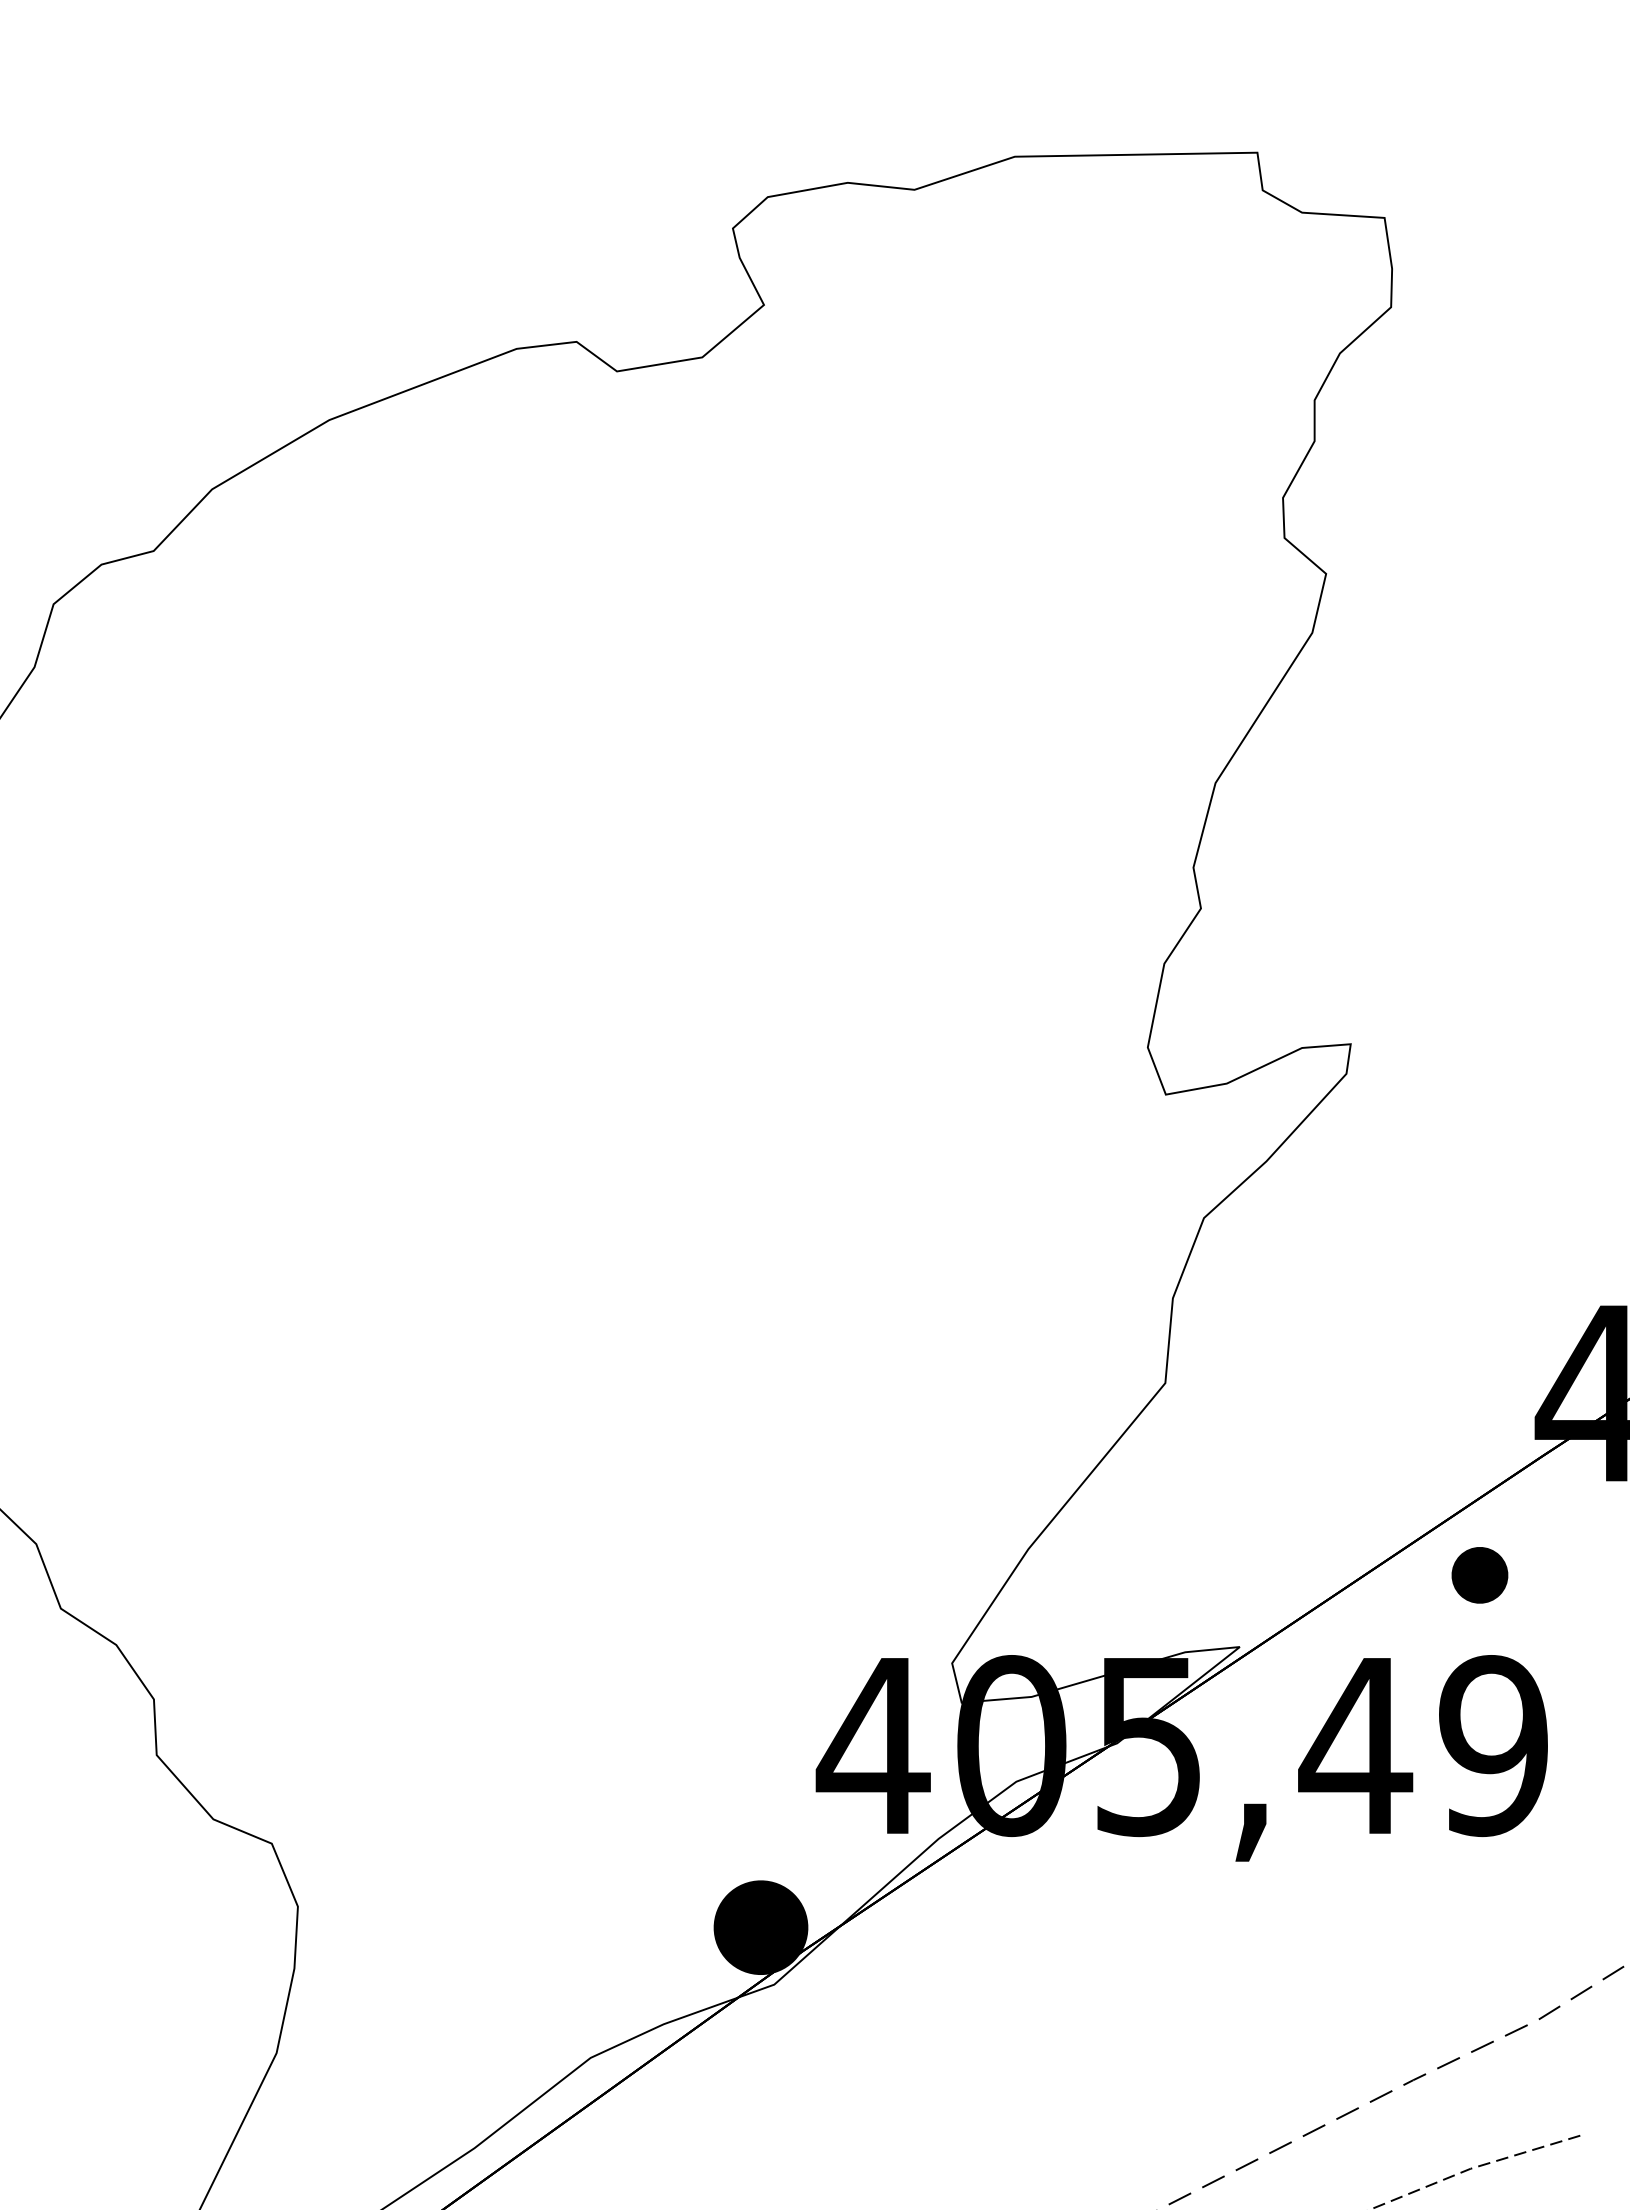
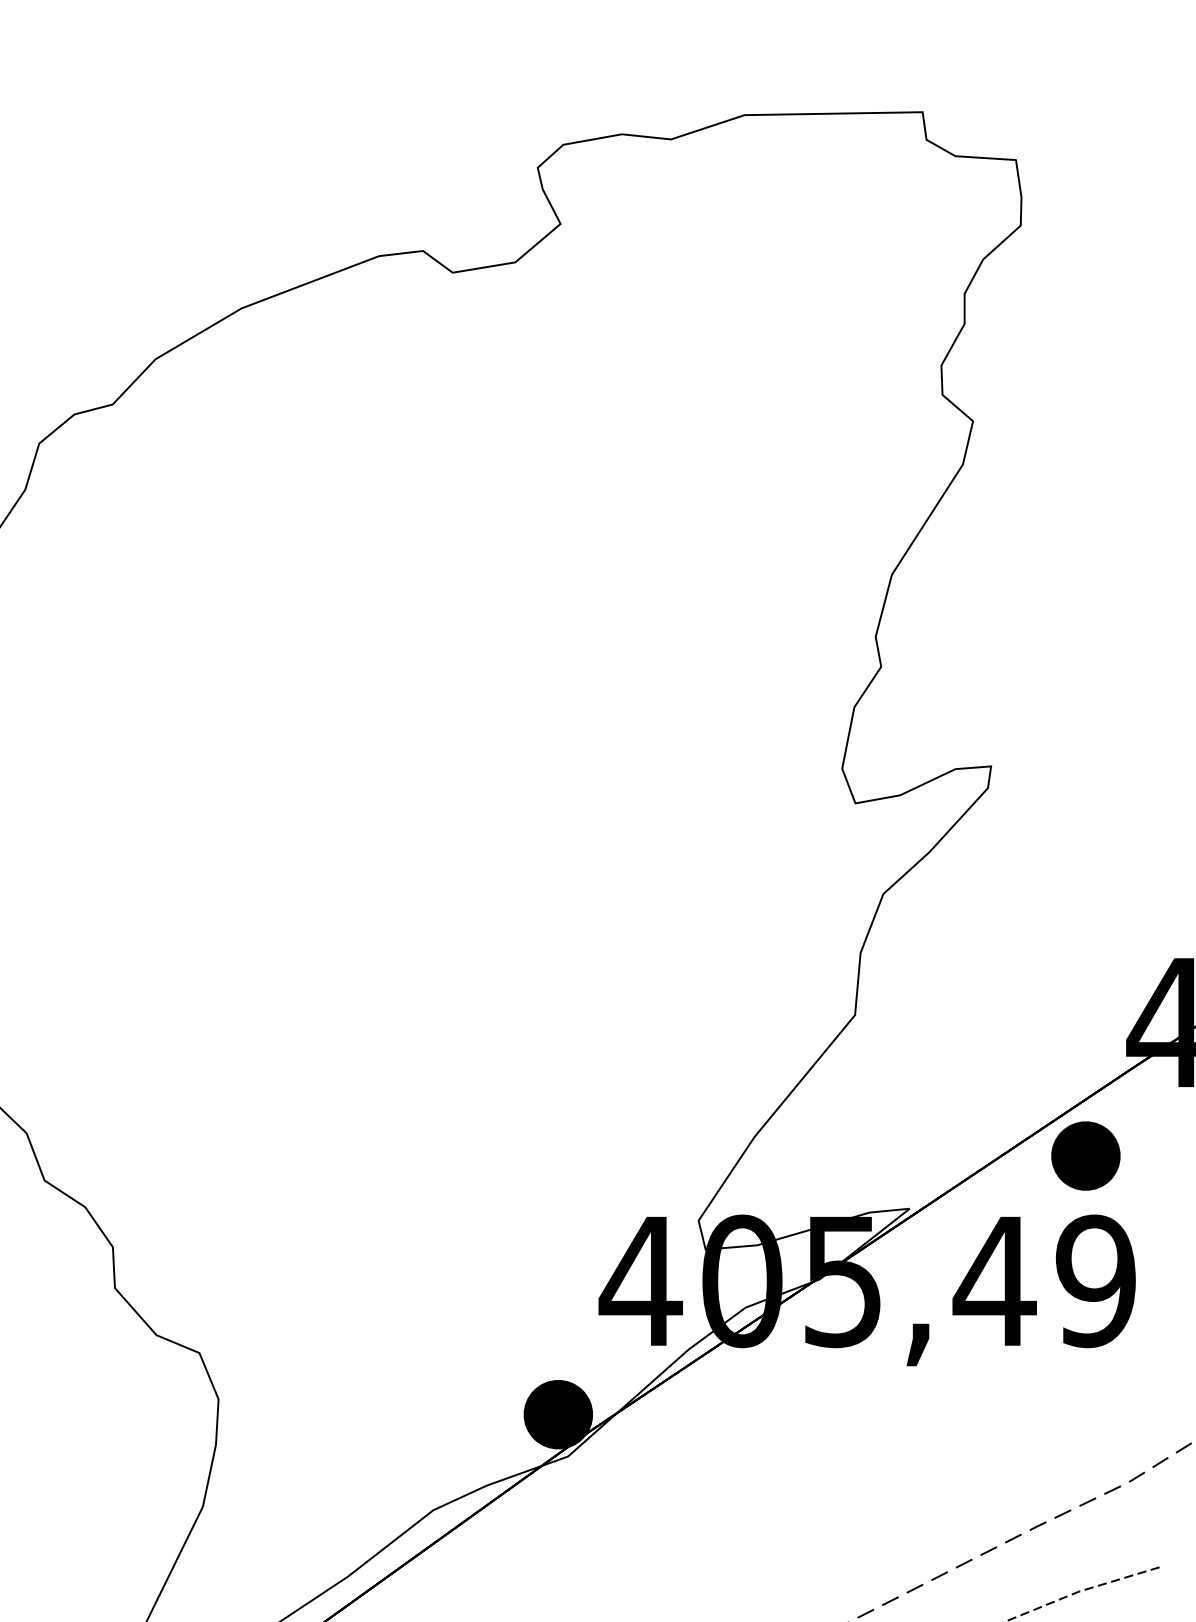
part: (1479, 1575) -> (1085, 1156), size x1.67

